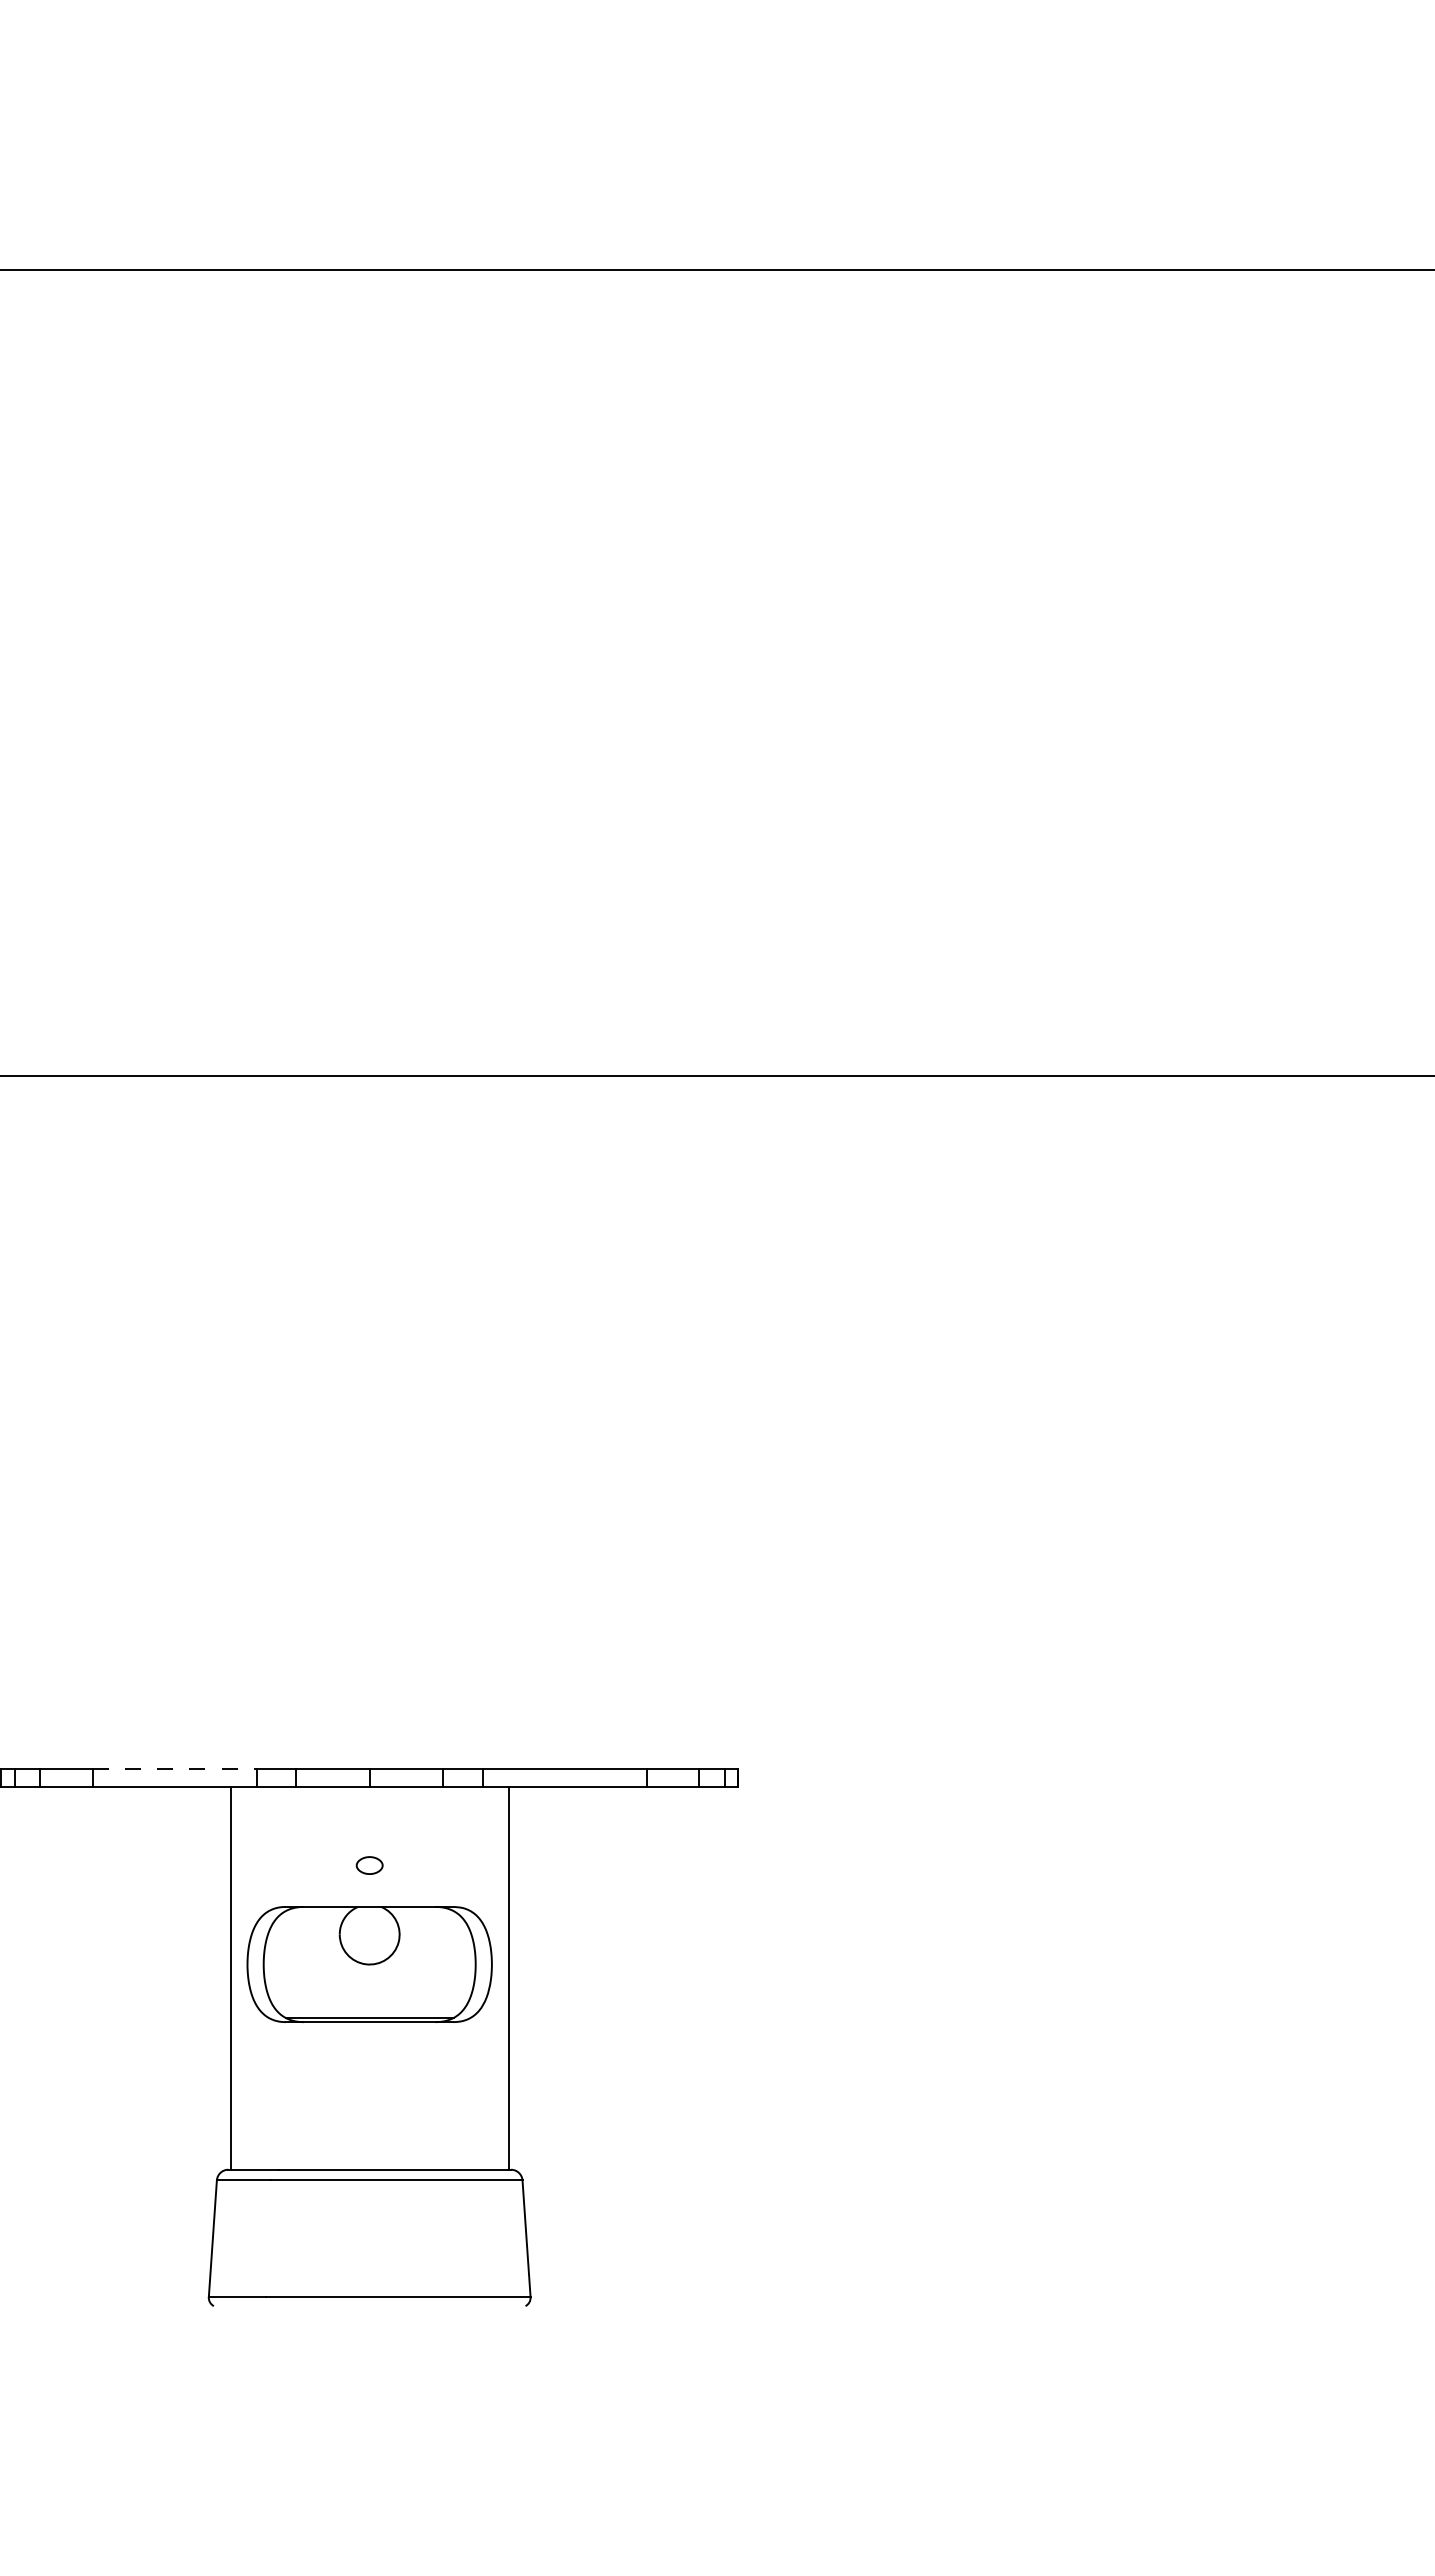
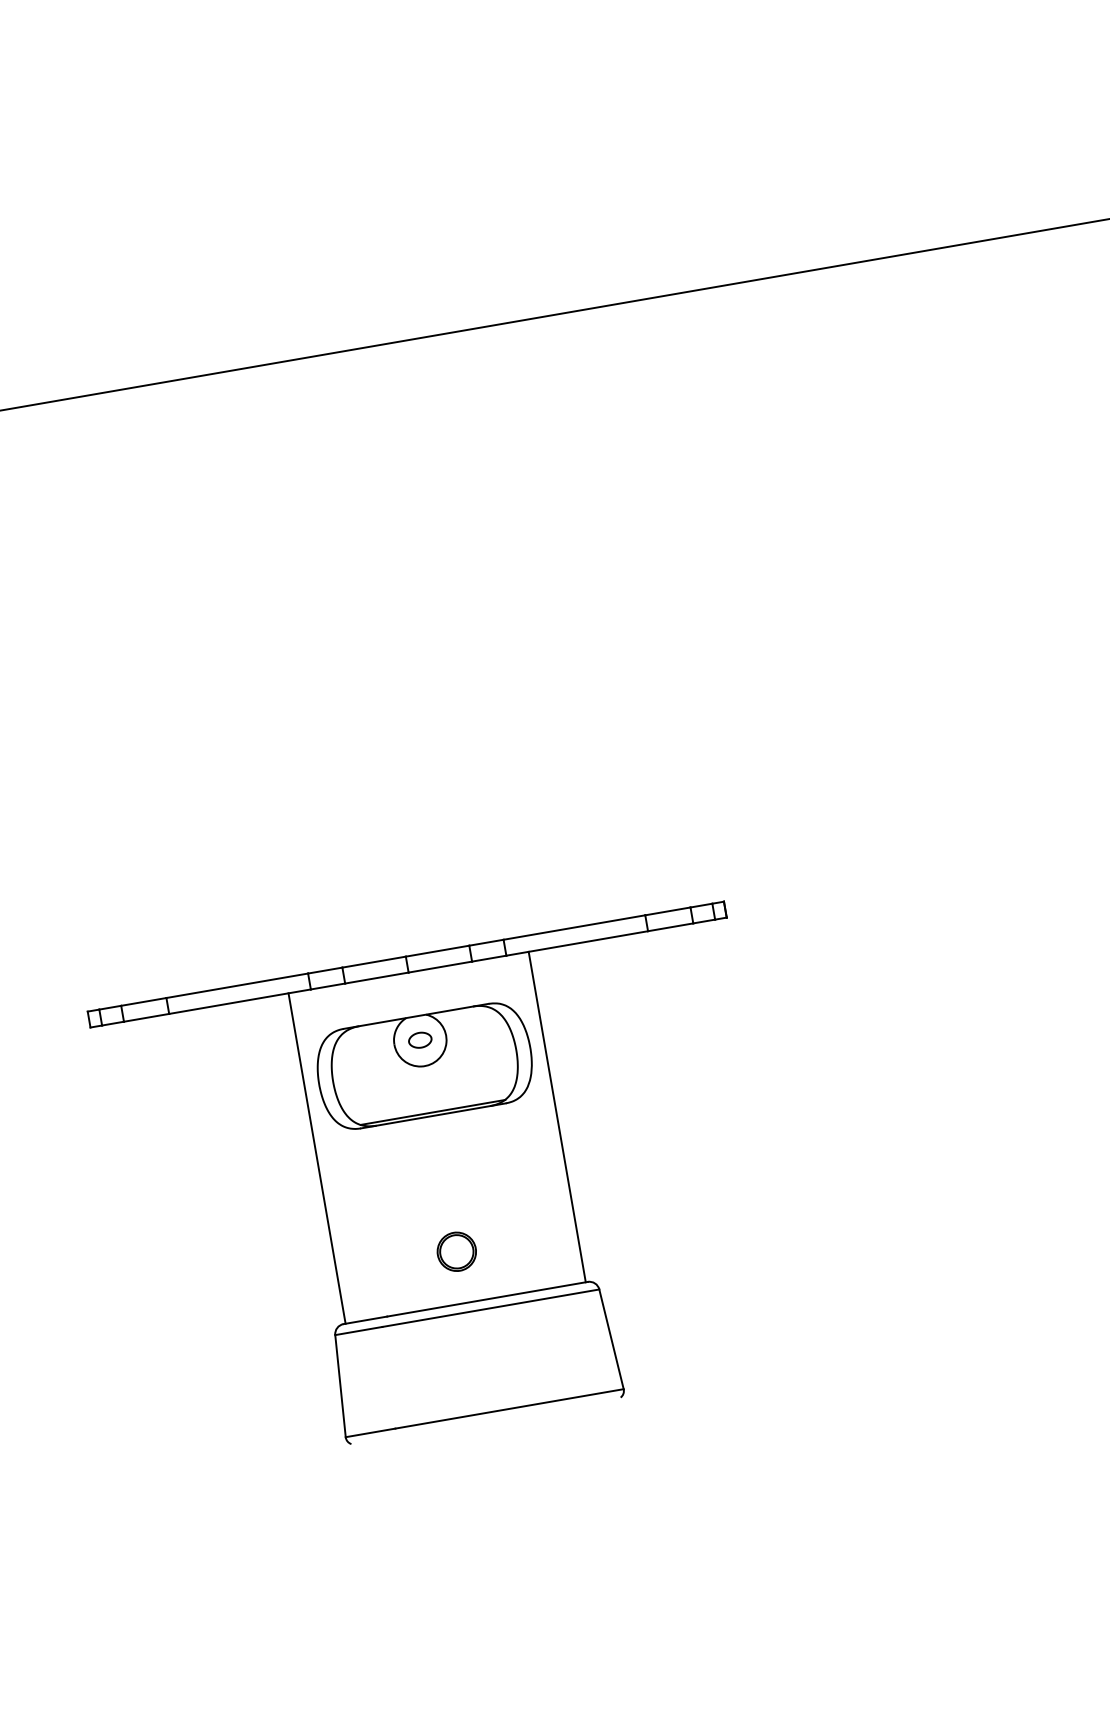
line: (175, 1768) -> (238, 985), dashed -> solid
part: (369, 1964) -> (424, 1066), moved
part: (369, 2110) -> (456, 1251), added

